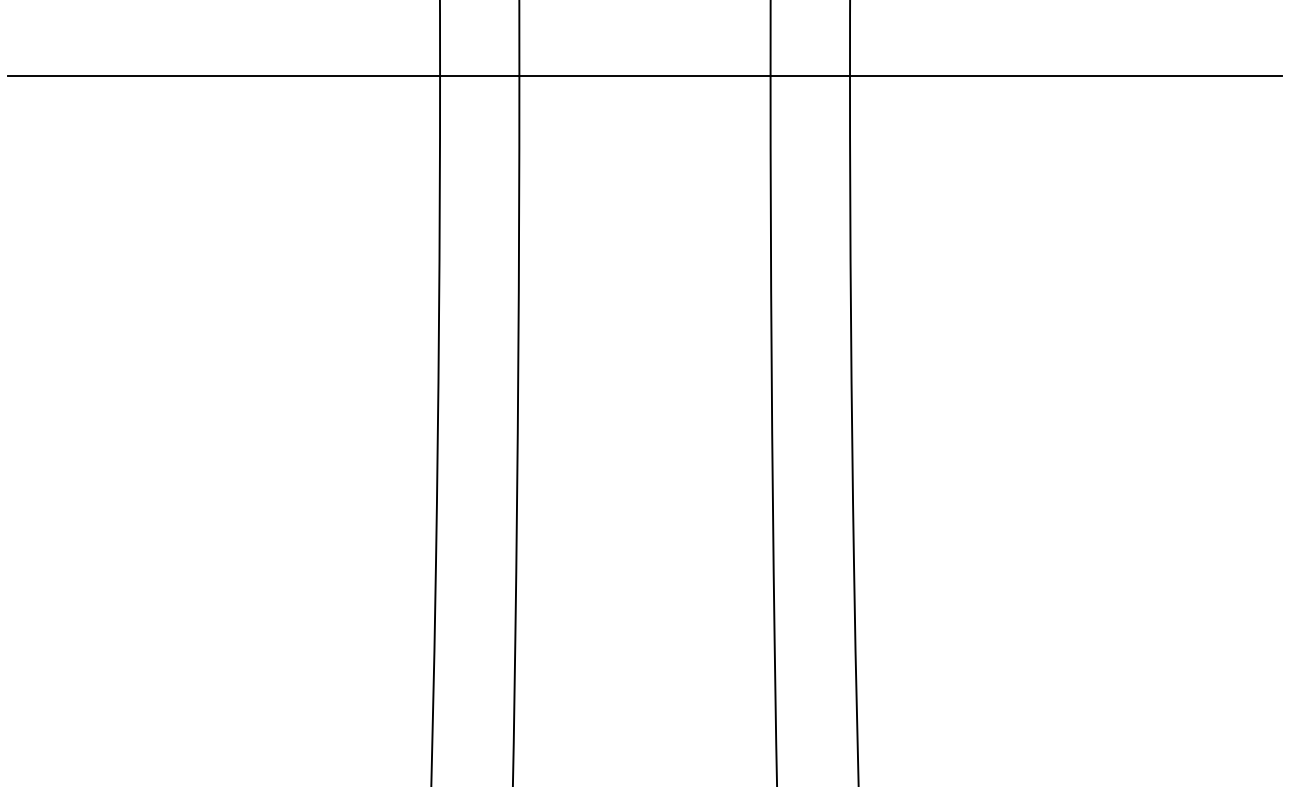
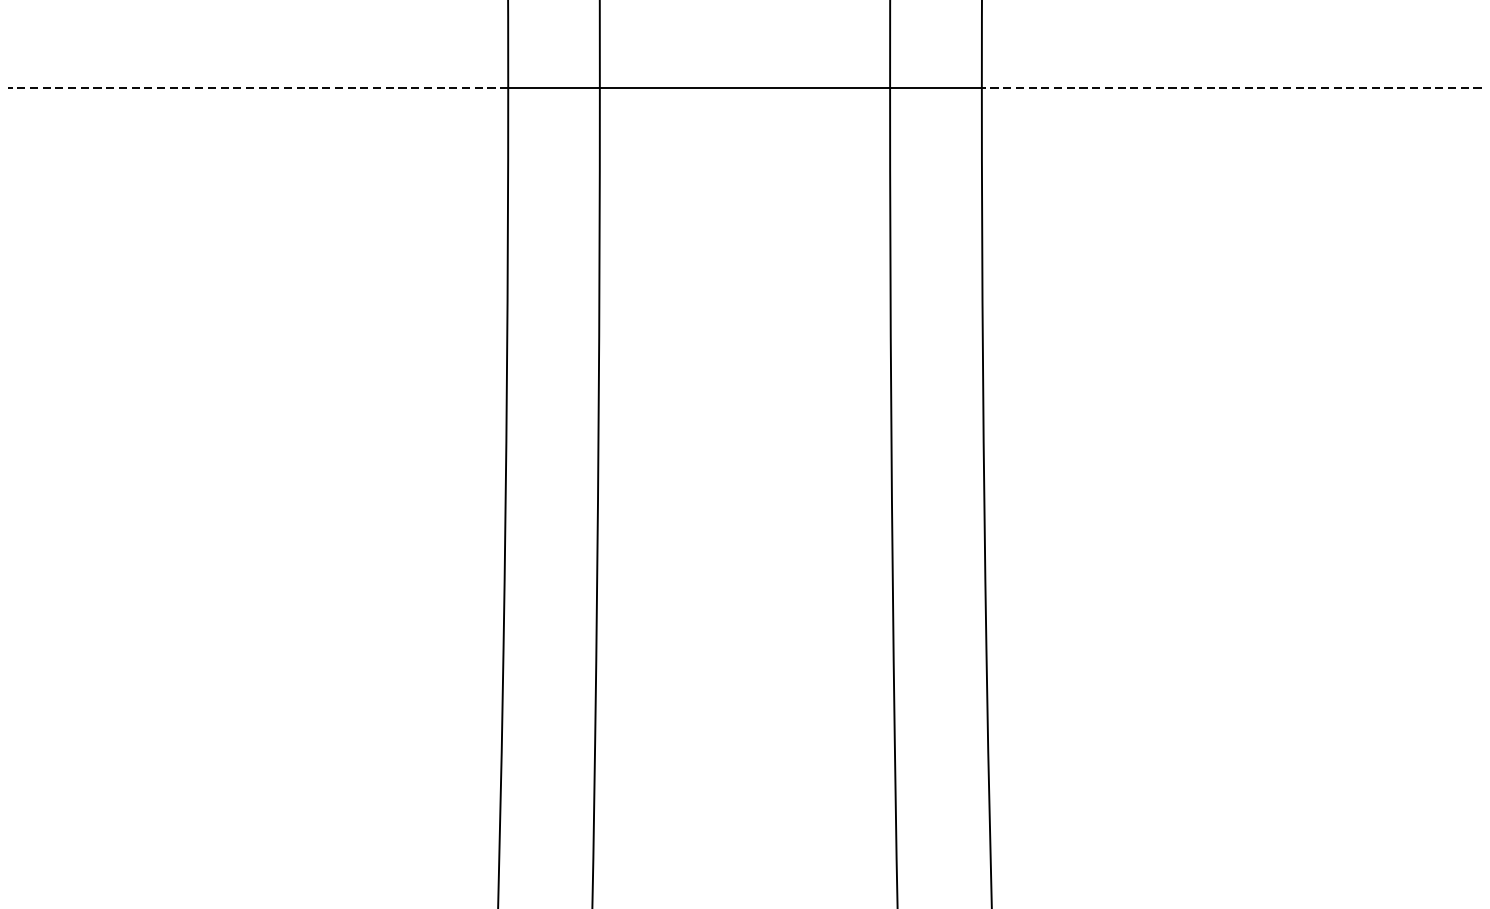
line: (223, 76) -> (257, 88), solid -> dashed
line: (1065, 76) -> (1230, 88), solid -> dashed

